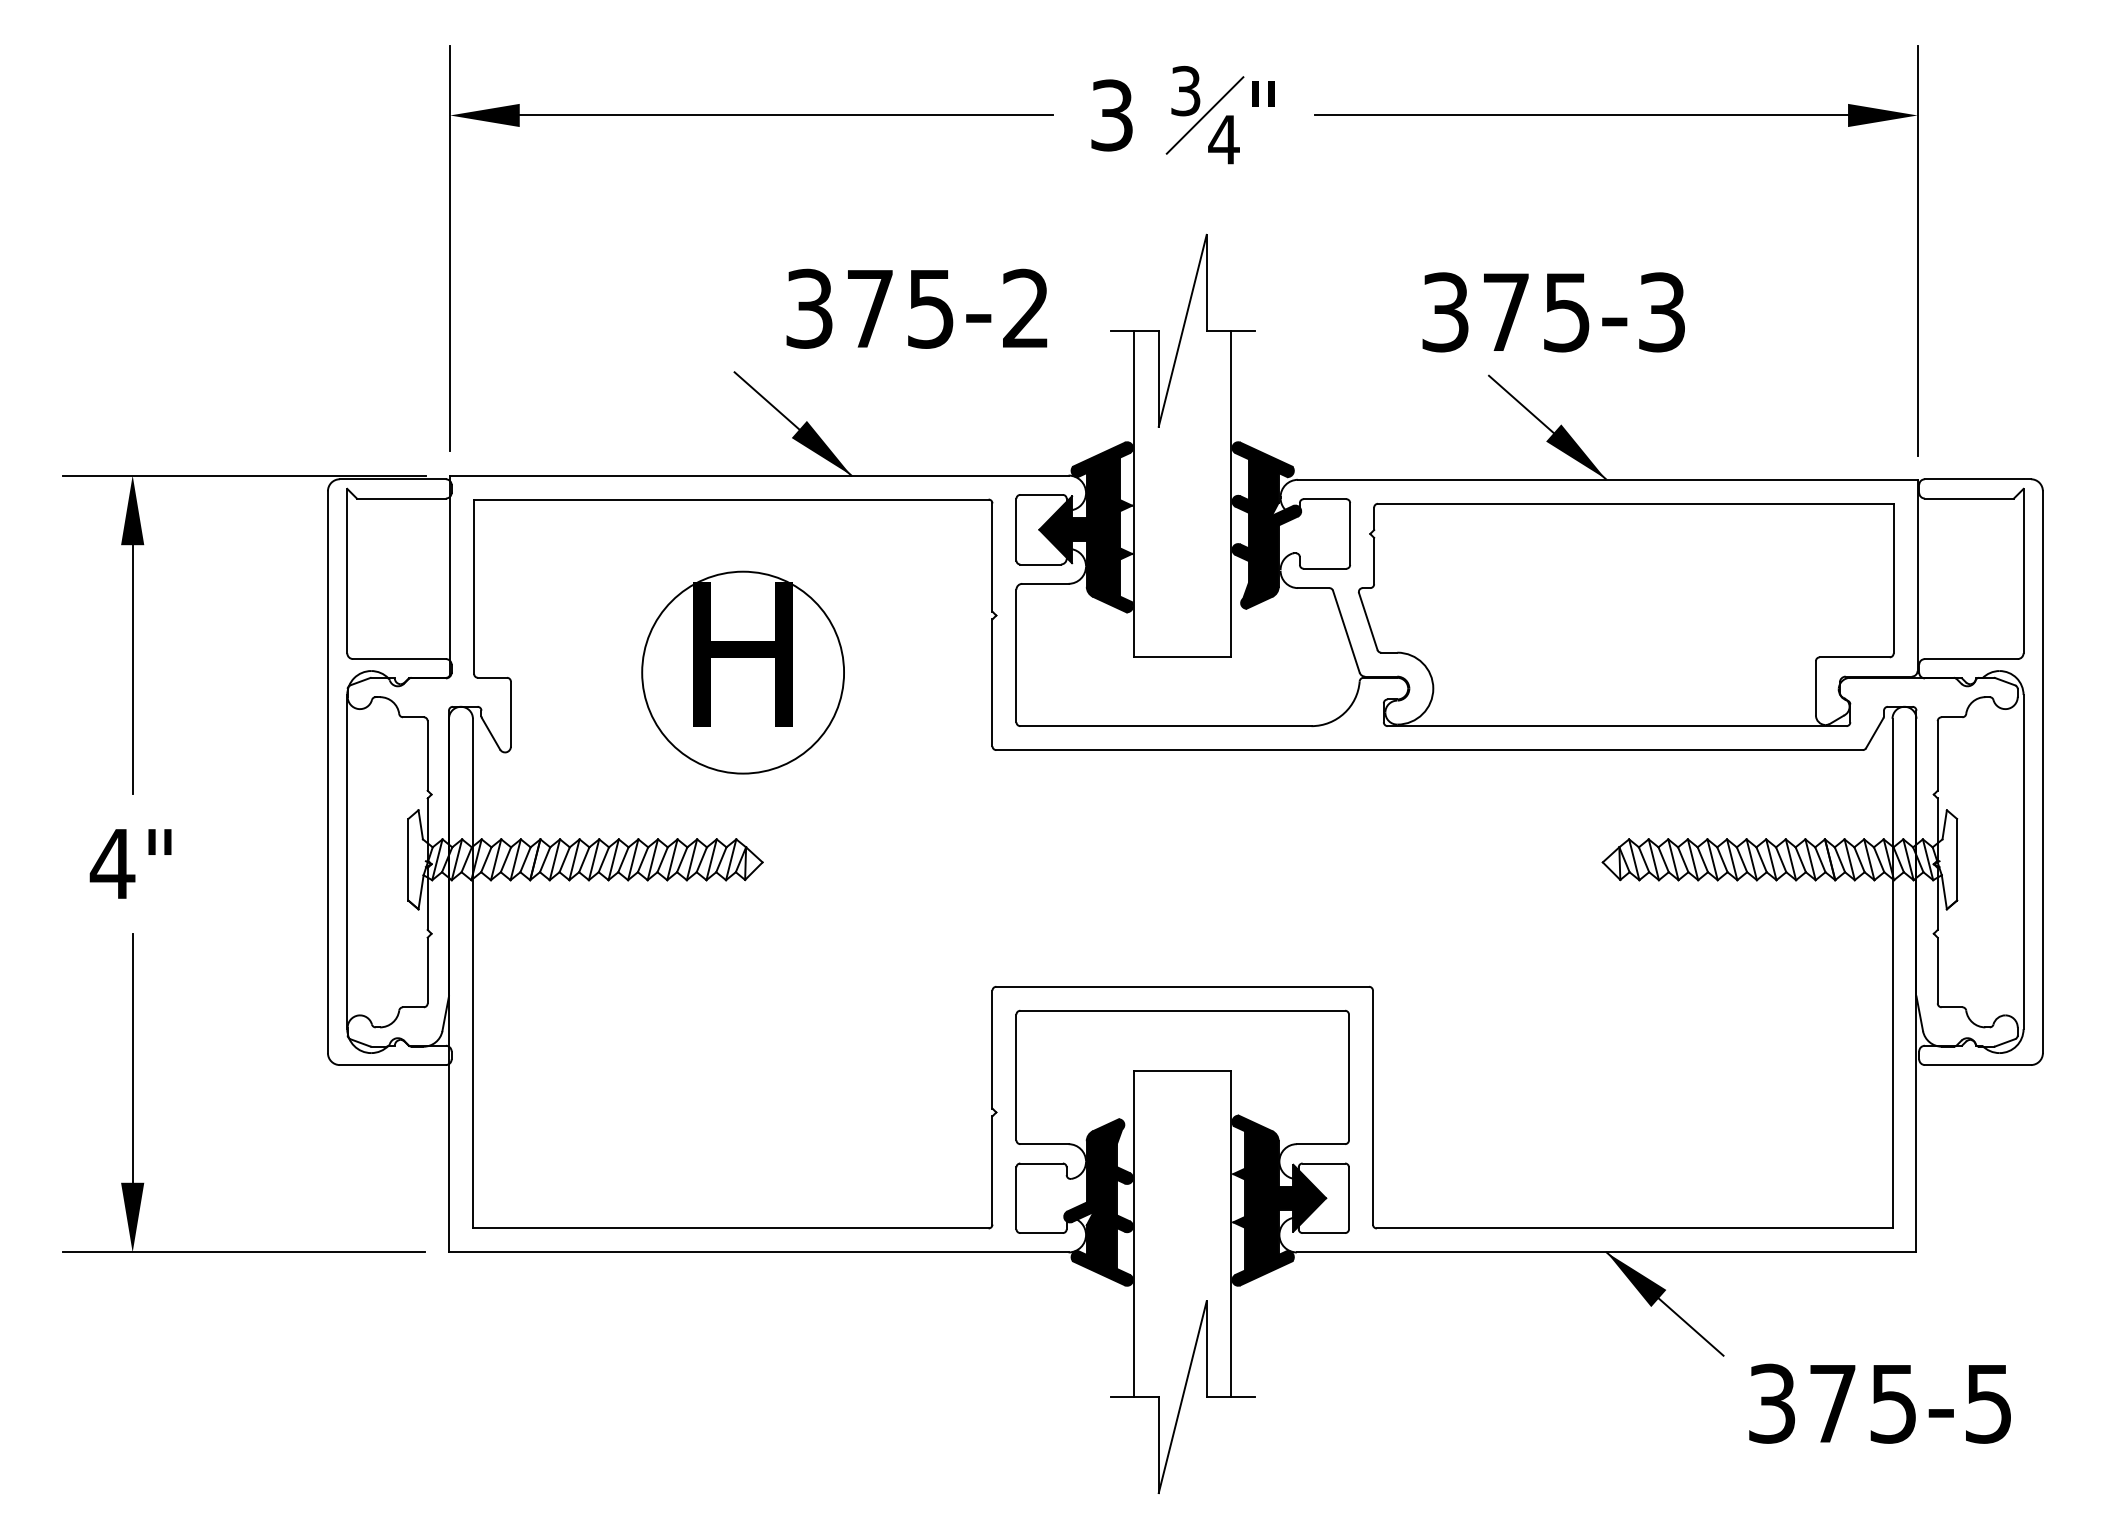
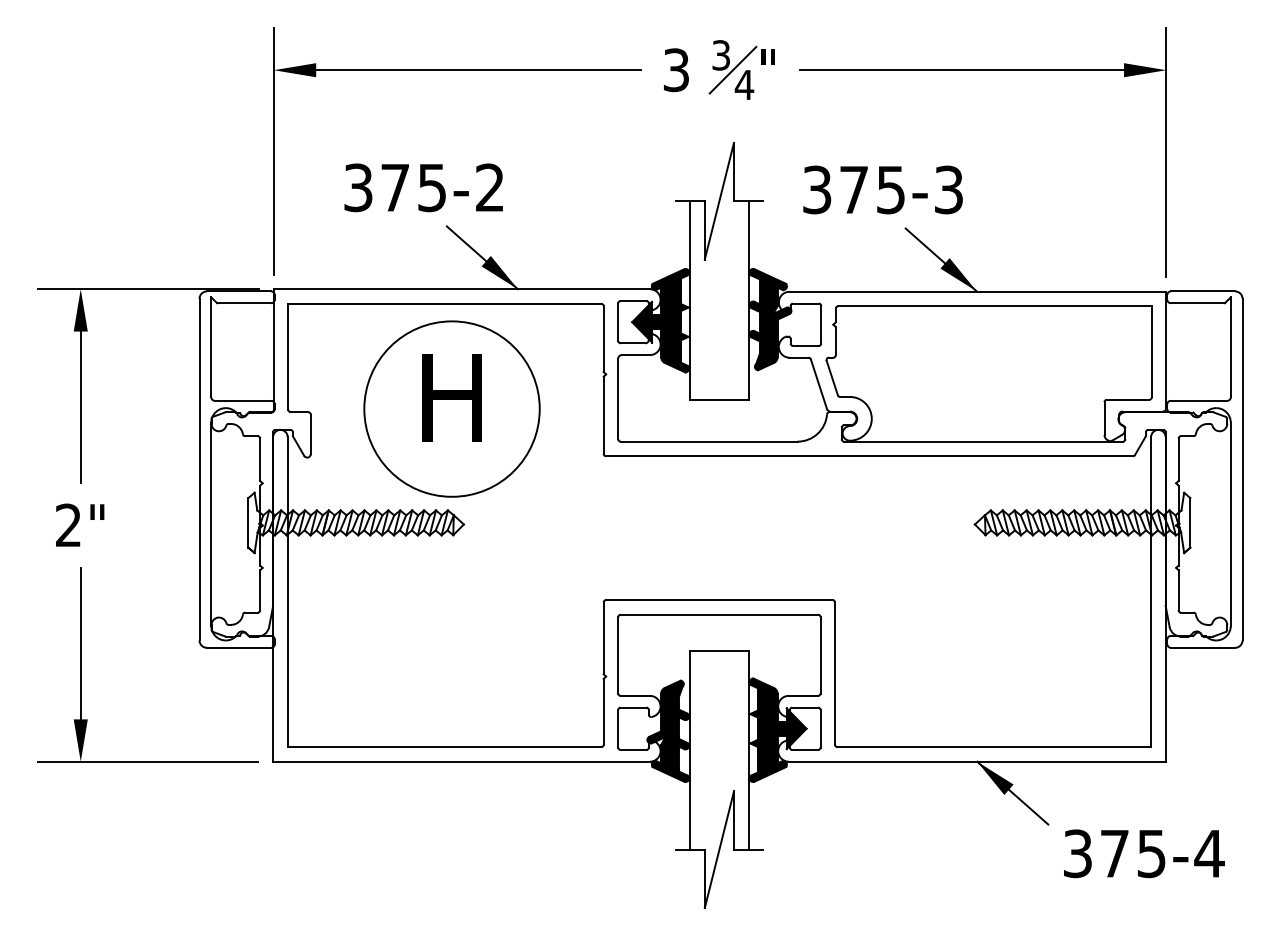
text: (916, 308) -> (423, 187), moved
text: (1552, 311) -> (882, 189), moved
circle: (742, 671) -> (451, 408), size x1.43
text: (112, 862) -> (68, 524), 4" -> 2"
text: (1988, 1404) -> (1209, 854), 375-5 -> 375-4

